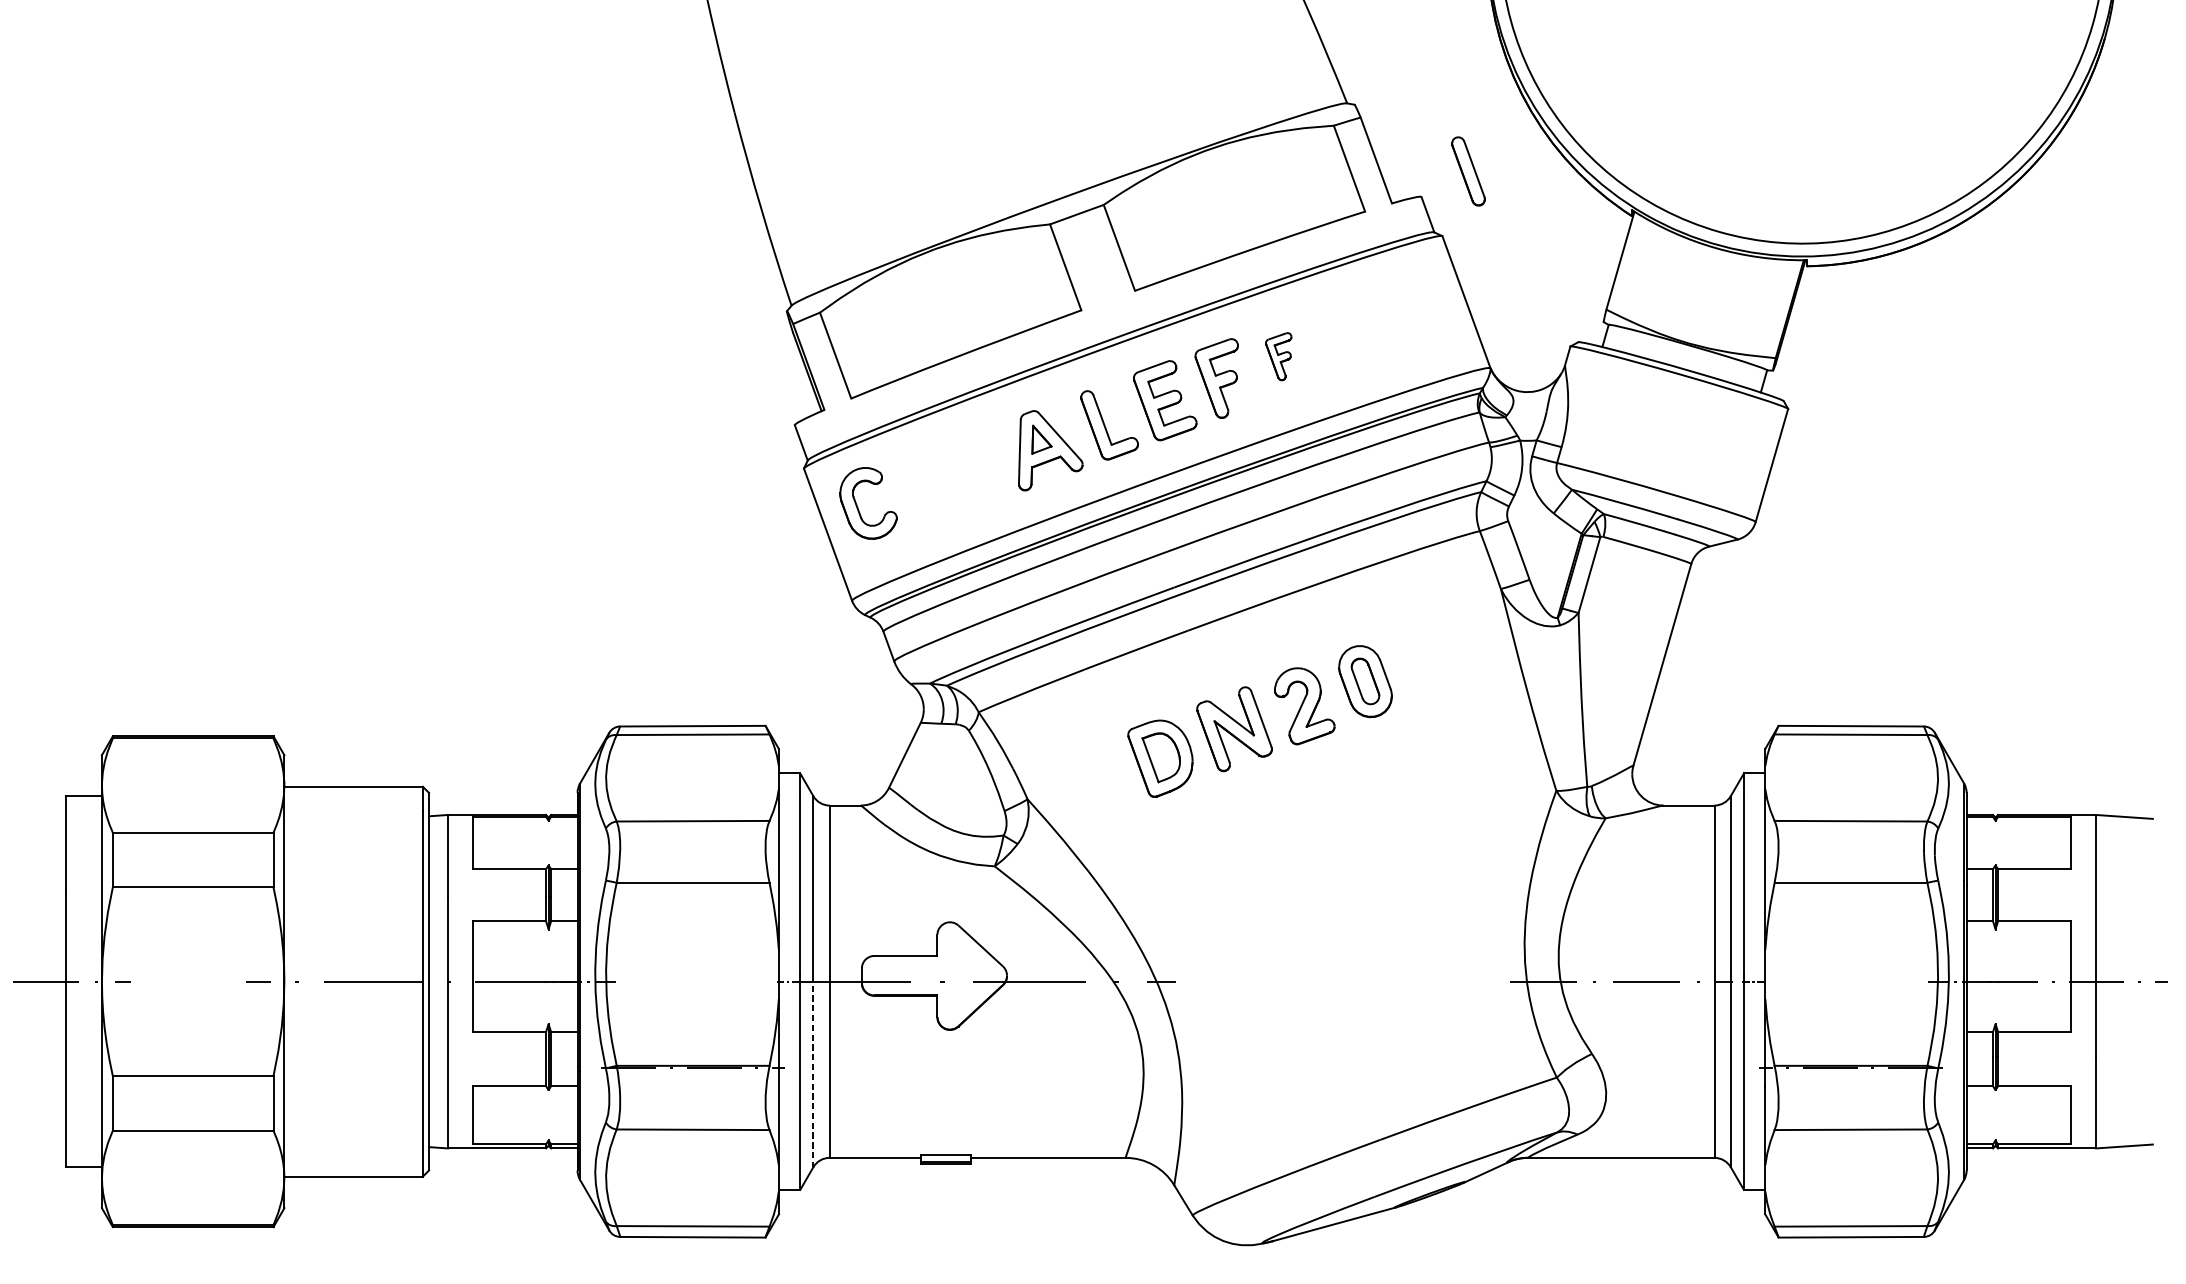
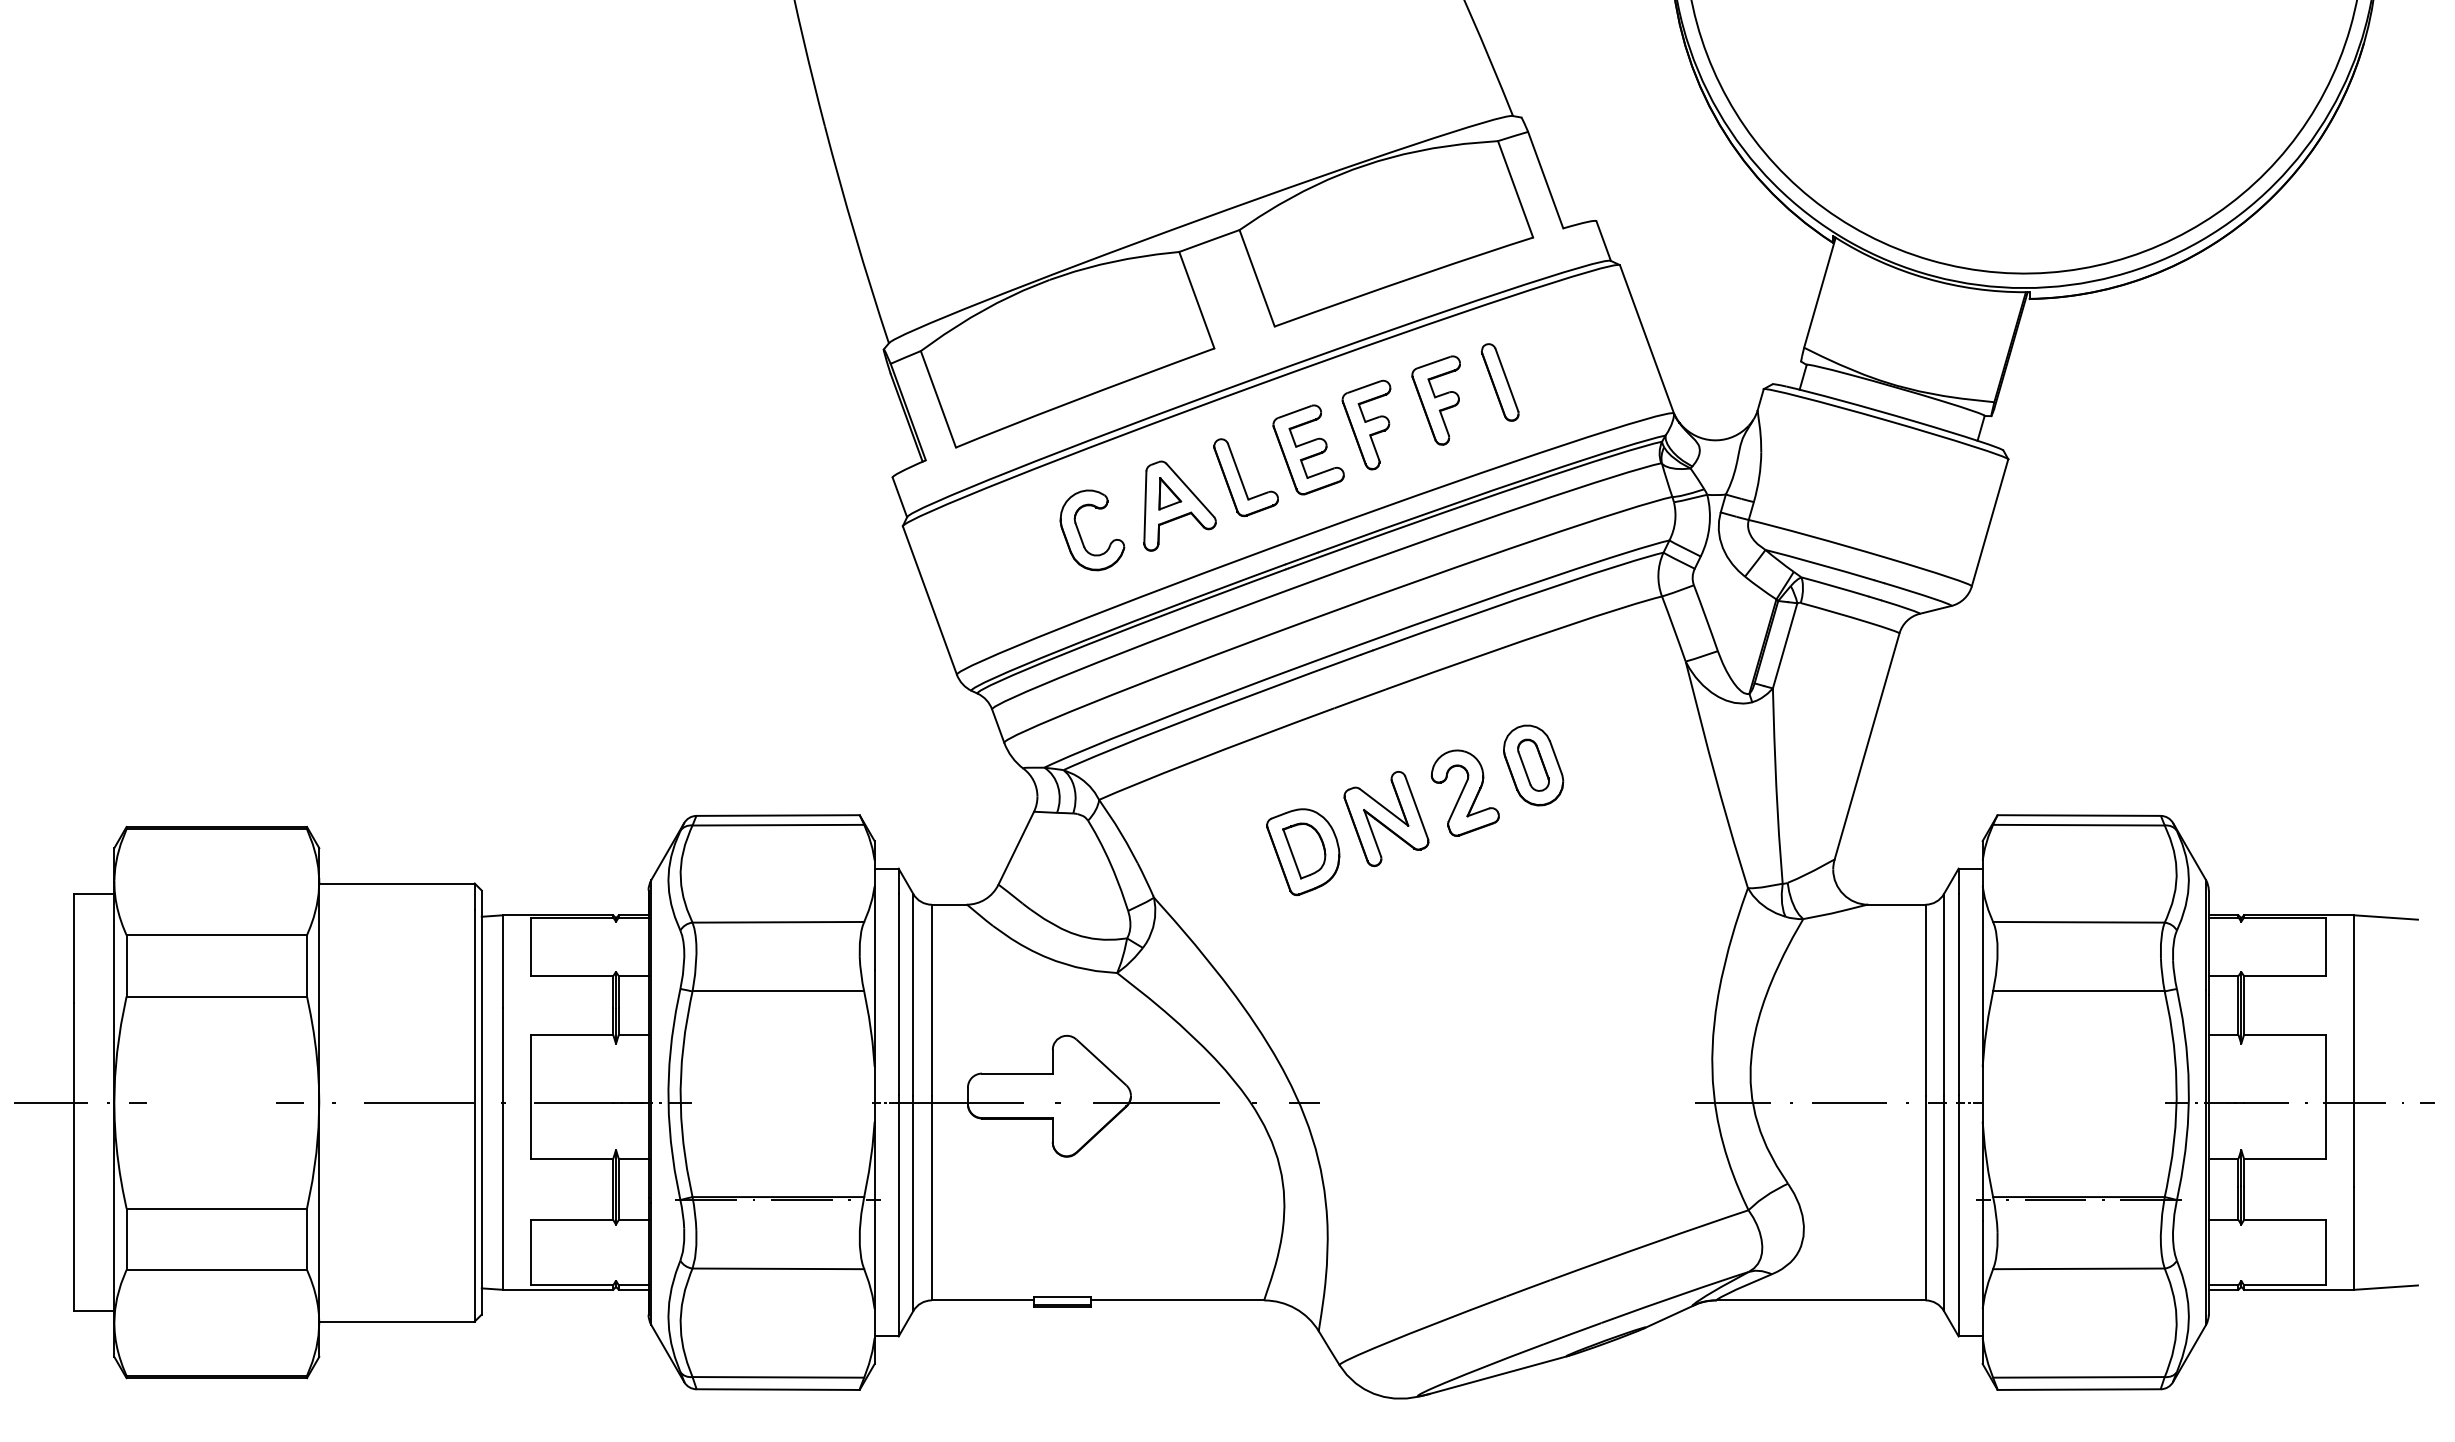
part: (1467, 171) -> (1499, 382), moved
part: (1278, 356) -> (1435, 400), size x1.67
part: (857, 506) -> (1080, 533), moved
line: (813, 1071) -> (913, 1203), dashed -> solid

